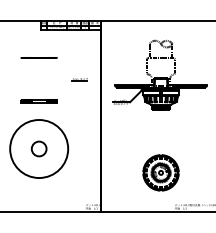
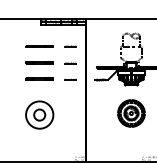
line: (80, 56) -> (70, 45), added
line: (38, 79) -> (39, 62), added
part: (79, 101) -> (70, 79), added
circle: (39, 148) -> (39, 114), size x0.62
part: (160, 172) -> (131, 113), moved

